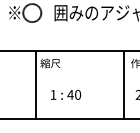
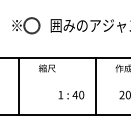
line: (36, 84) -> (19, 86), moved
line: (123, 84) -> (95, 86), moved
text: (66, 94) -> (71, 94), moved

